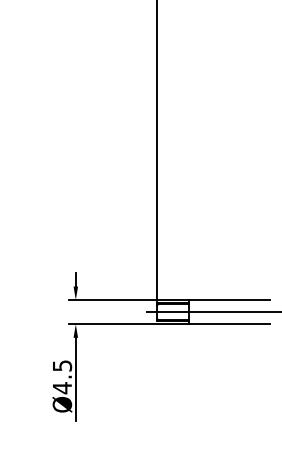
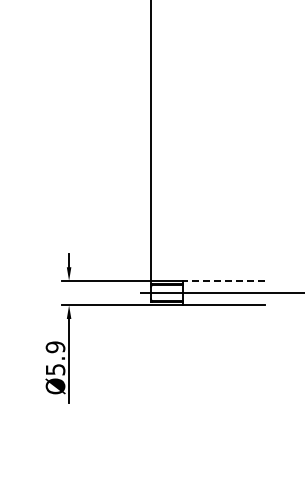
line: (229, 299) -> (224, 280), solid -> dashed
text: (62, 377) -> (55, 358), Ø4.5 -> Ø5.9

